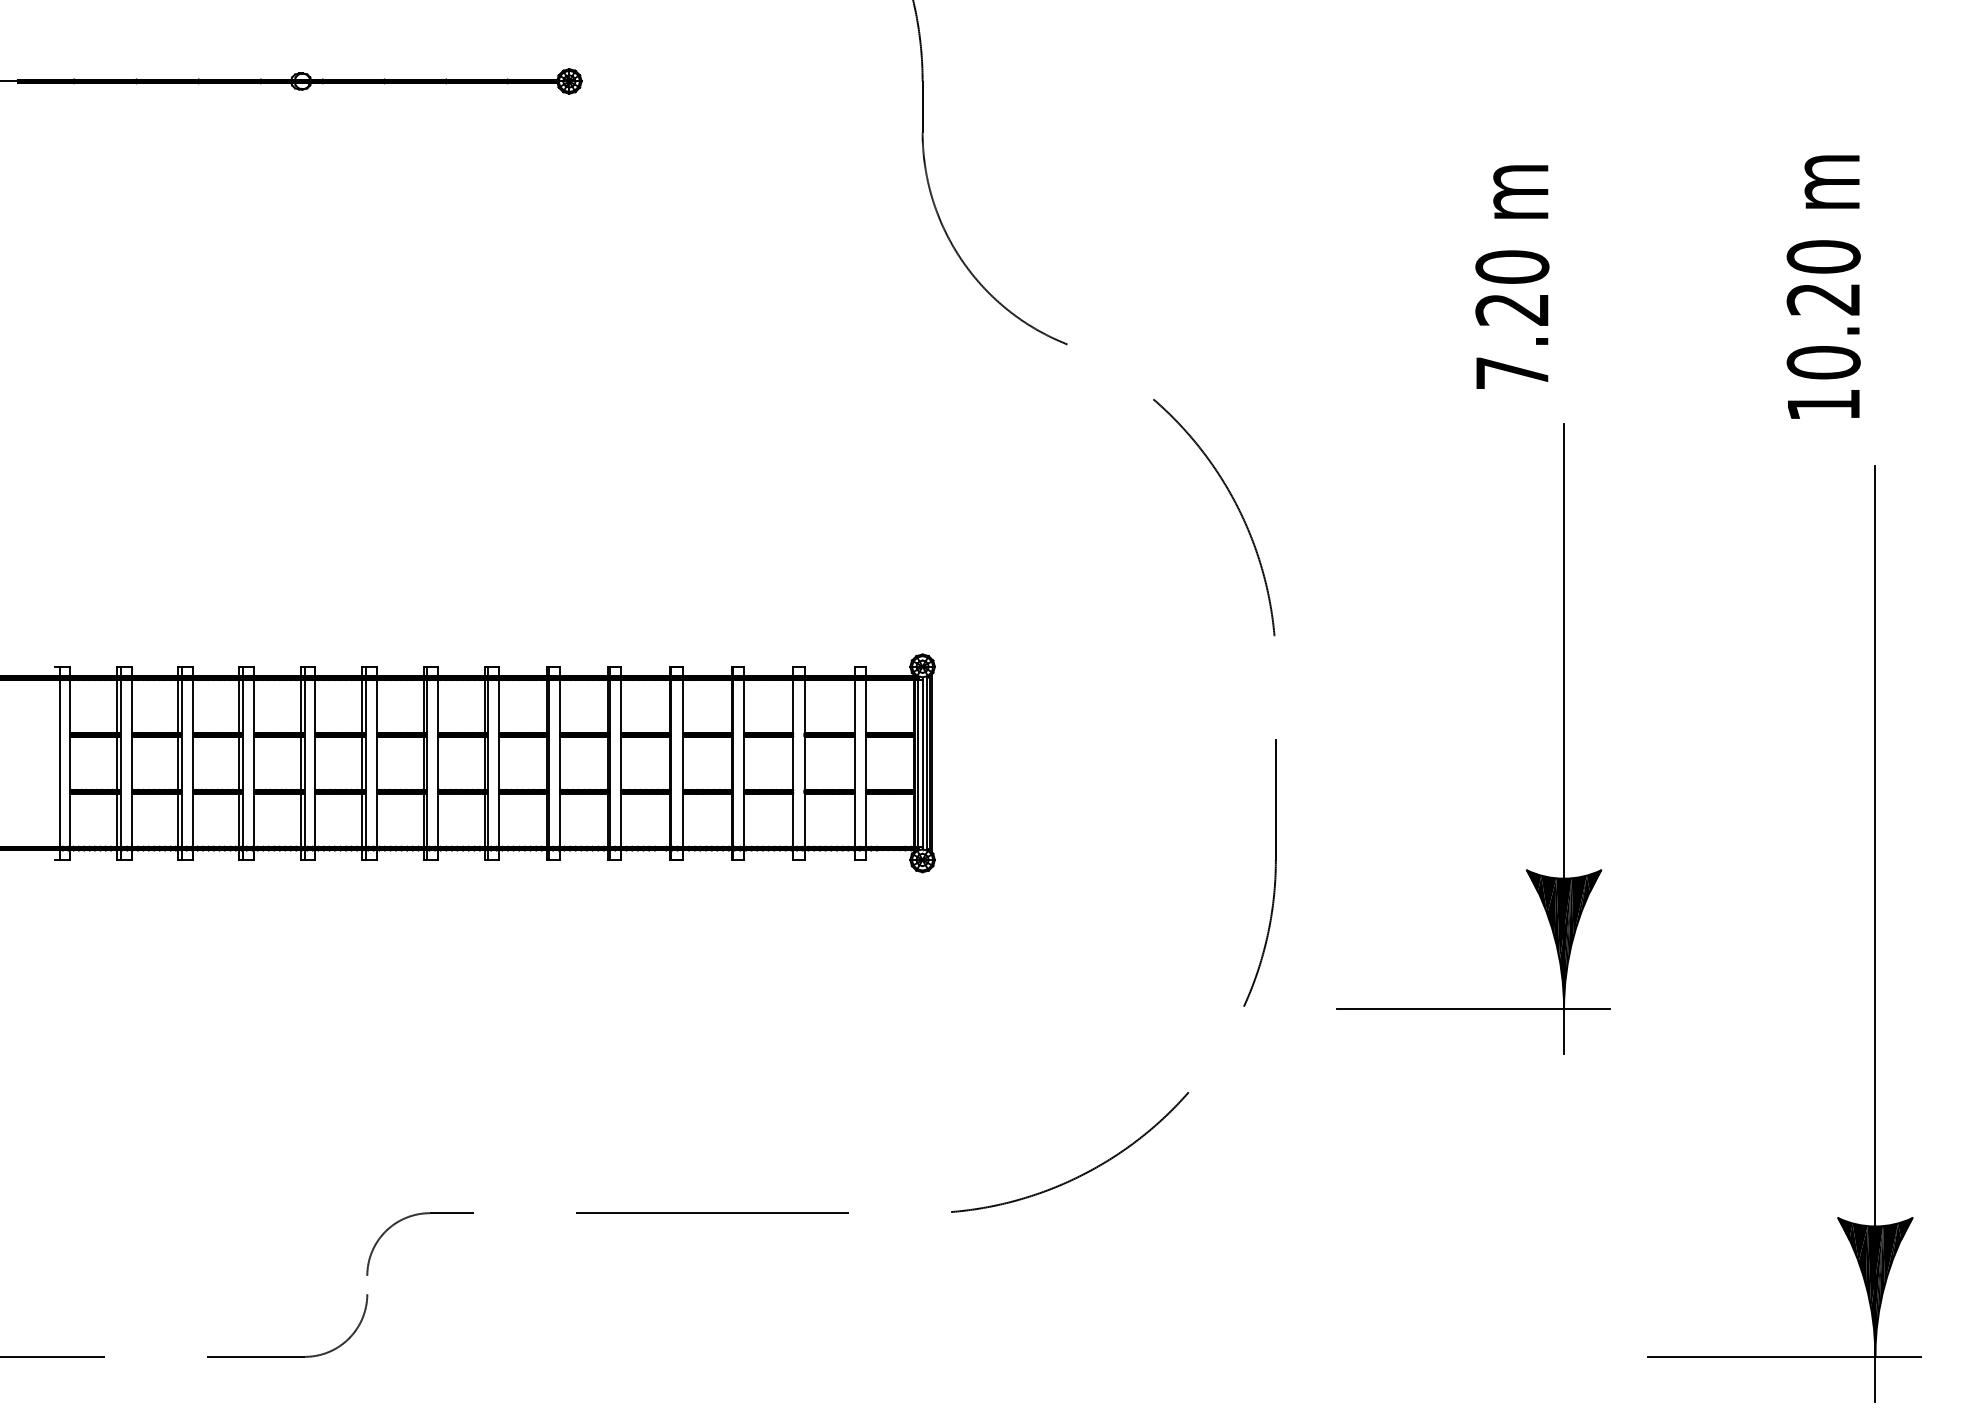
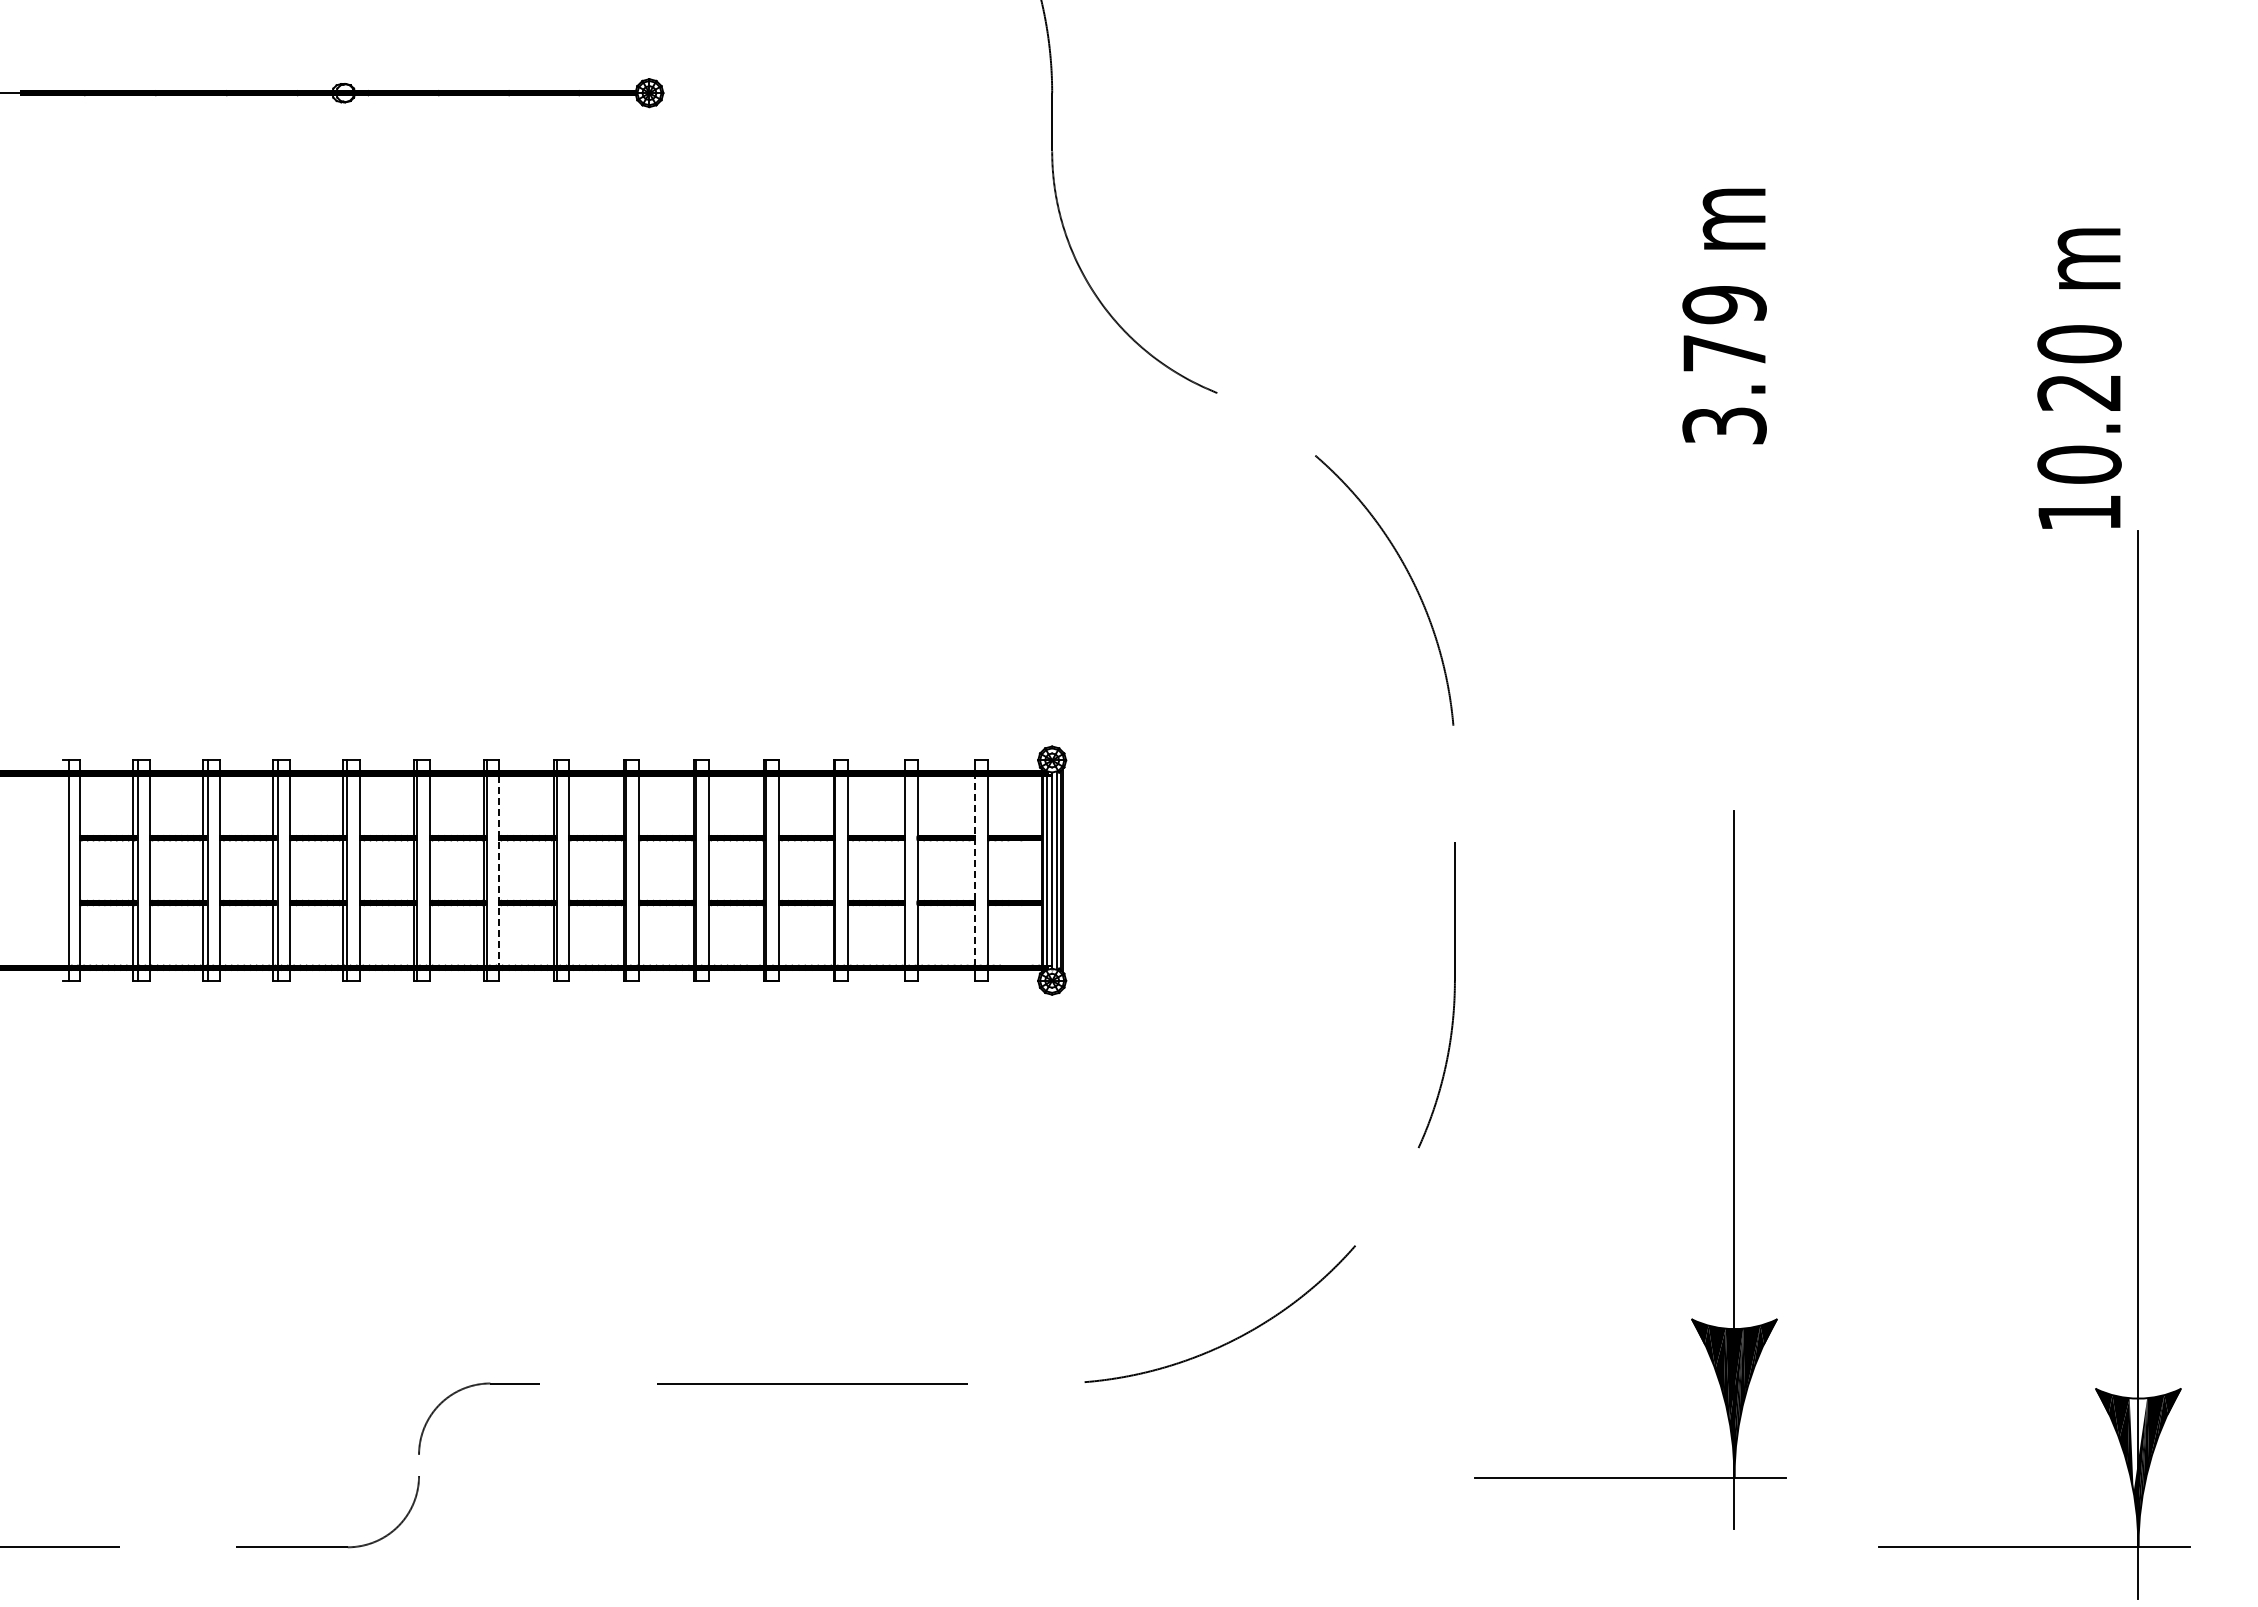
text: (1823, 287) -> (2079, 378), moved
text: (1512, 319) -> (1724, 364), 7.20 -> 3.79
part: (1563, 738) -> (1733, 1169), moved
line: (854, 763) -> (974, 870), solid -> dashed
line: (437, 764) -> (499, 871), solid -> dashed
fill: (1875, 1267) -> (2138, 1445), removed

